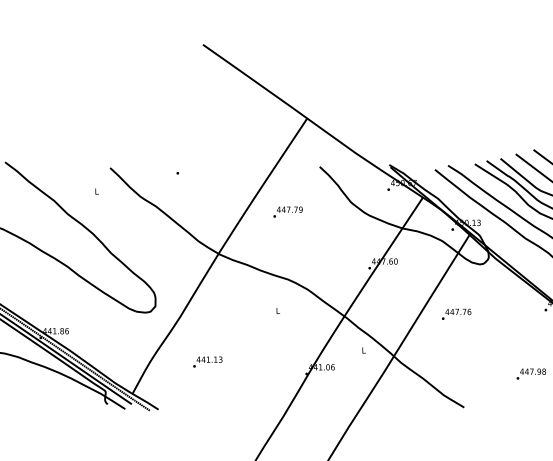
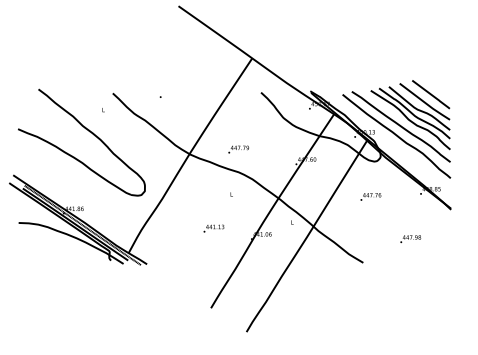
text: (287, 211) -> (238, 149), moved
text: (456, 313) -> (370, 196), moved
text: (207, 361) -> (213, 228), moved

